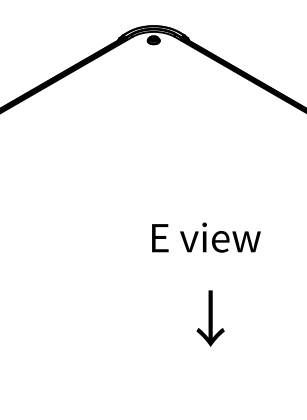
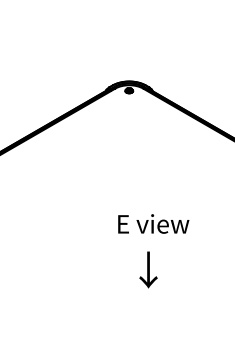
text: (205, 236) -> (153, 223), moved
text: (210, 317) -> (148, 269), moved

